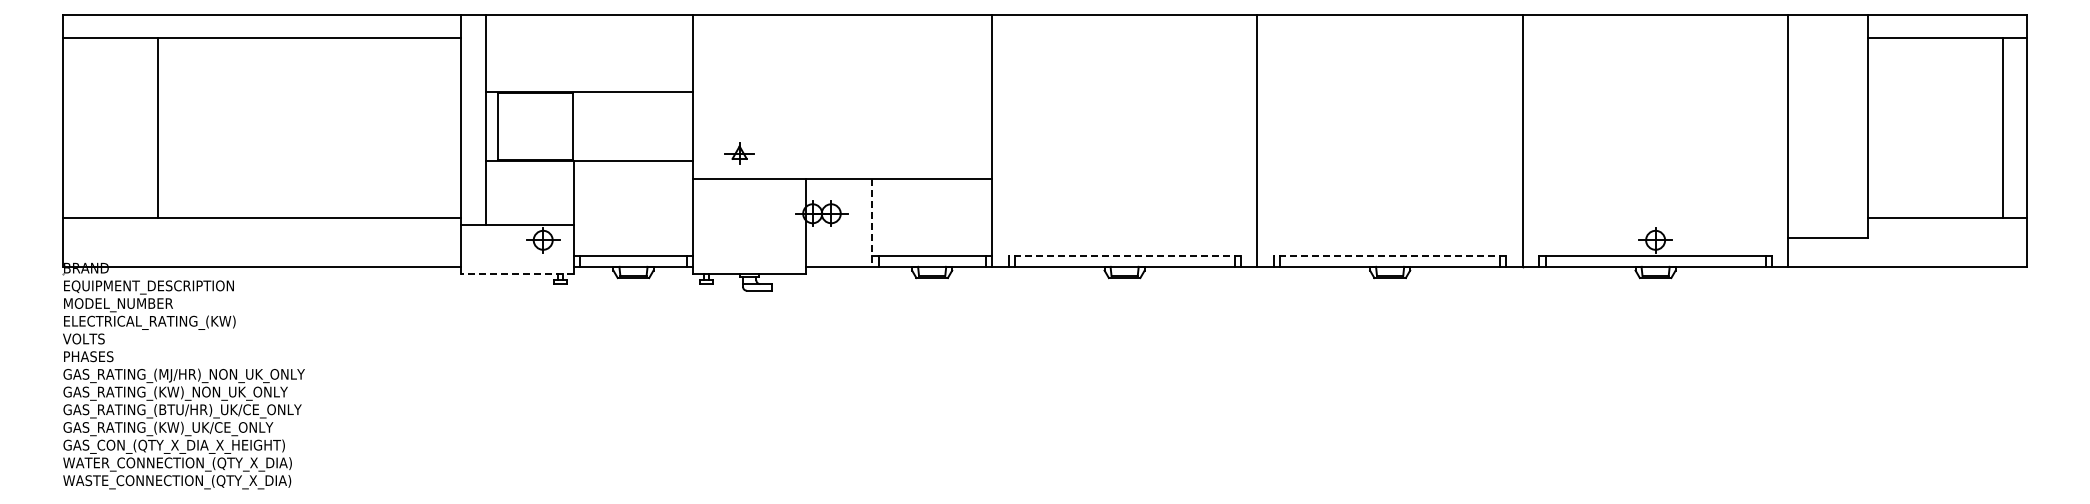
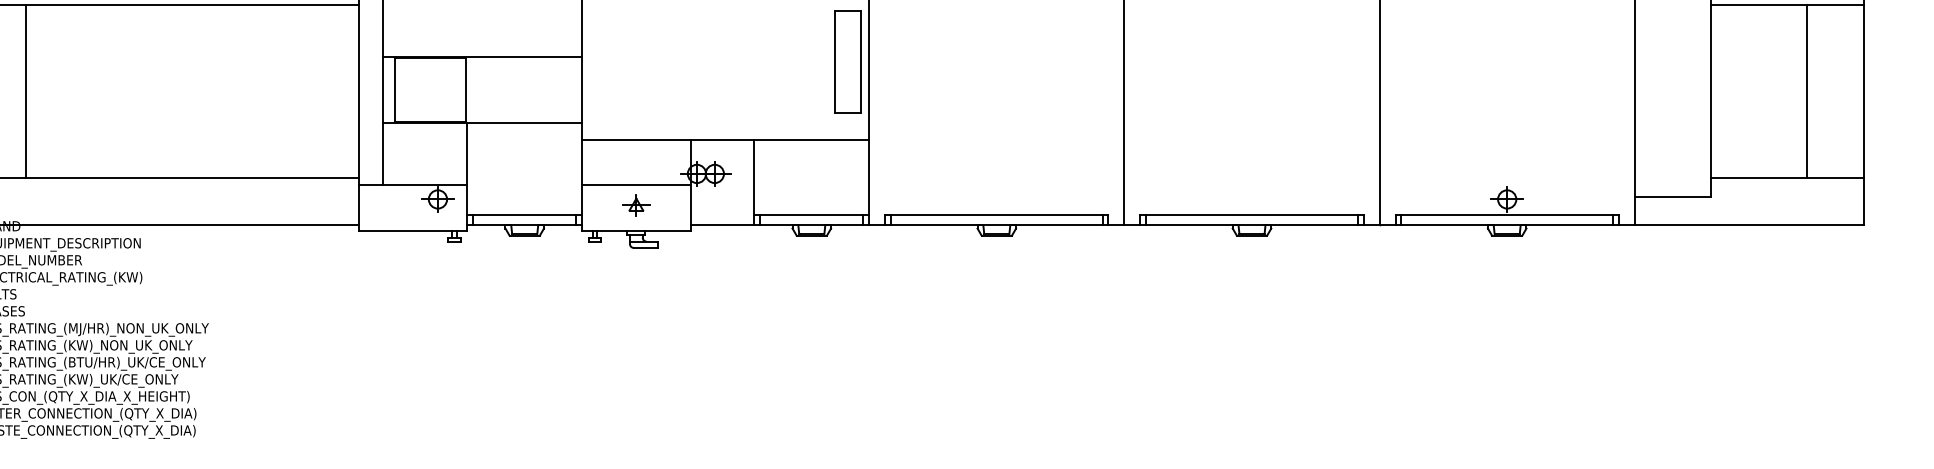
part: (969, 96) -> (847, 61), added
line: (158, 127) -> (26, 91), moved
line: (2003, 127) -> (1806, 91), moved
part: (739, 153) -> (636, 205), moved
line: (872, 223) -> (754, 183), dashed -> solid
line: (749, 225) -> (636, 185), added
line: (1124, 256) -> (996, 215), dashed -> solid
line: (1389, 256) -> (1251, 215), dashed -> solid
line: (516, 273) -> (412, 231), dashed -> solid

